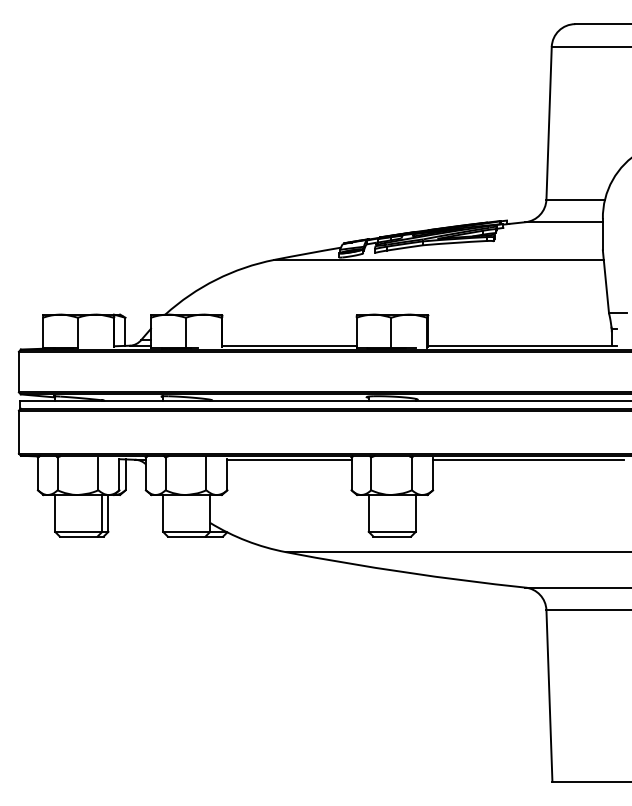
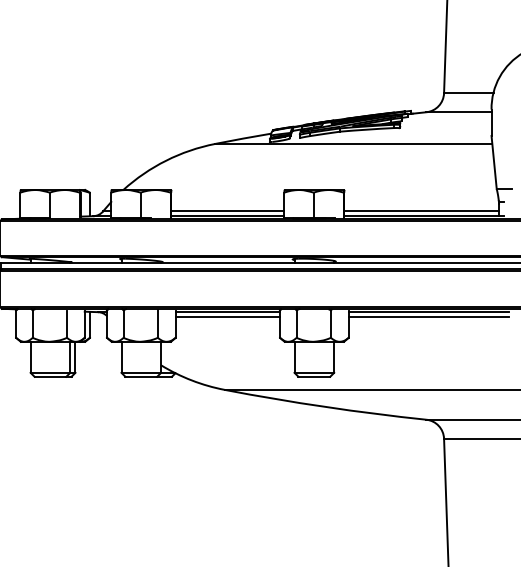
line: (289, 339) -> (227, 210), added
line: (519, 339) -> (421, 210), added
line: (289, 466) -> (227, 317), added
line: (528, 466) -> (428, 317), added

